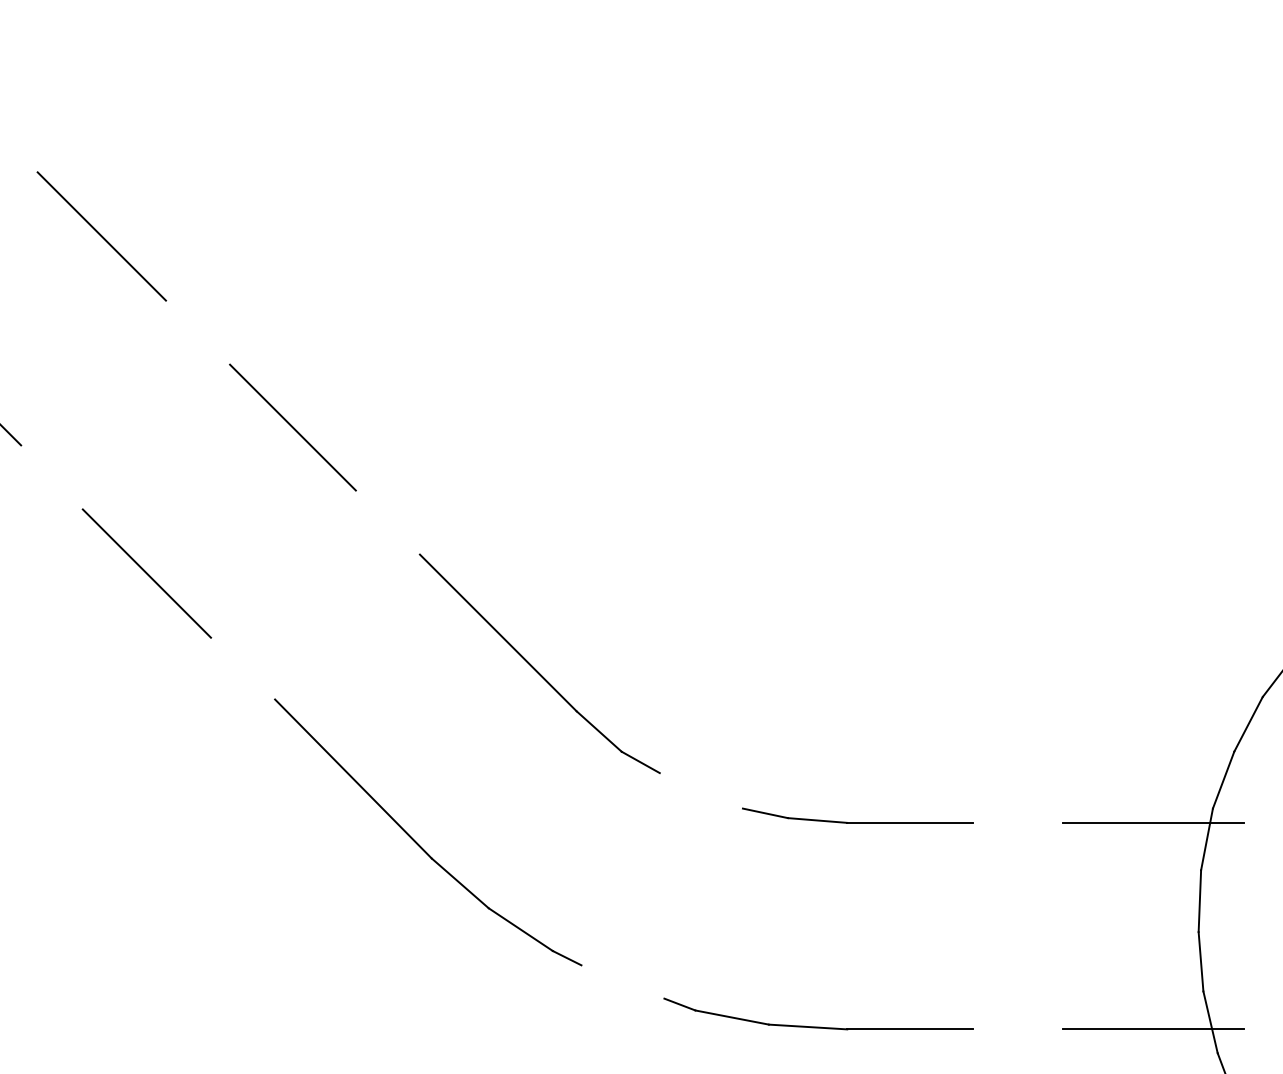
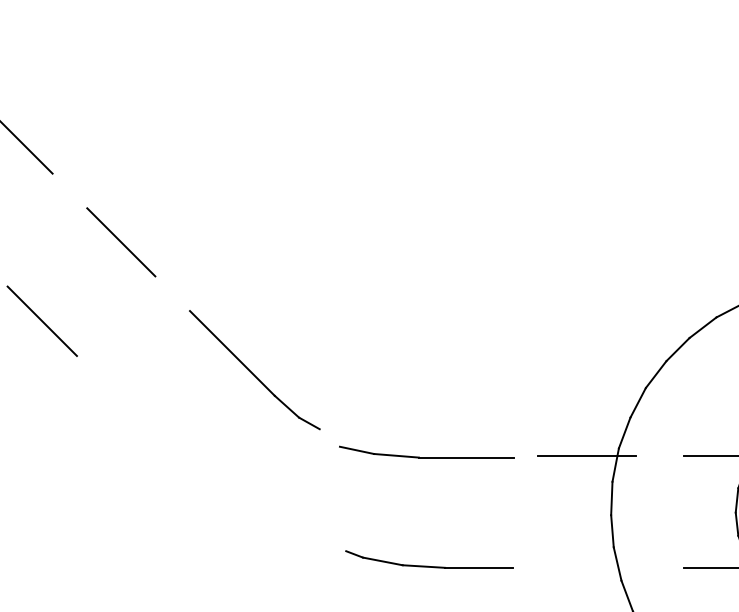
part: (857, 816) -> (426, 452), size x1.4
part: (417, 842) -> (188, 466), removed
part: (816, 1025) -> (428, 565), moved
line: (1153, 1028) -> (586, 567), removed

